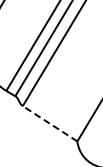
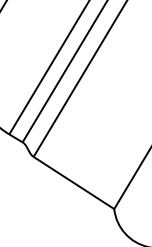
line: (50, 123) -> (74, 182), dashed -> solid

